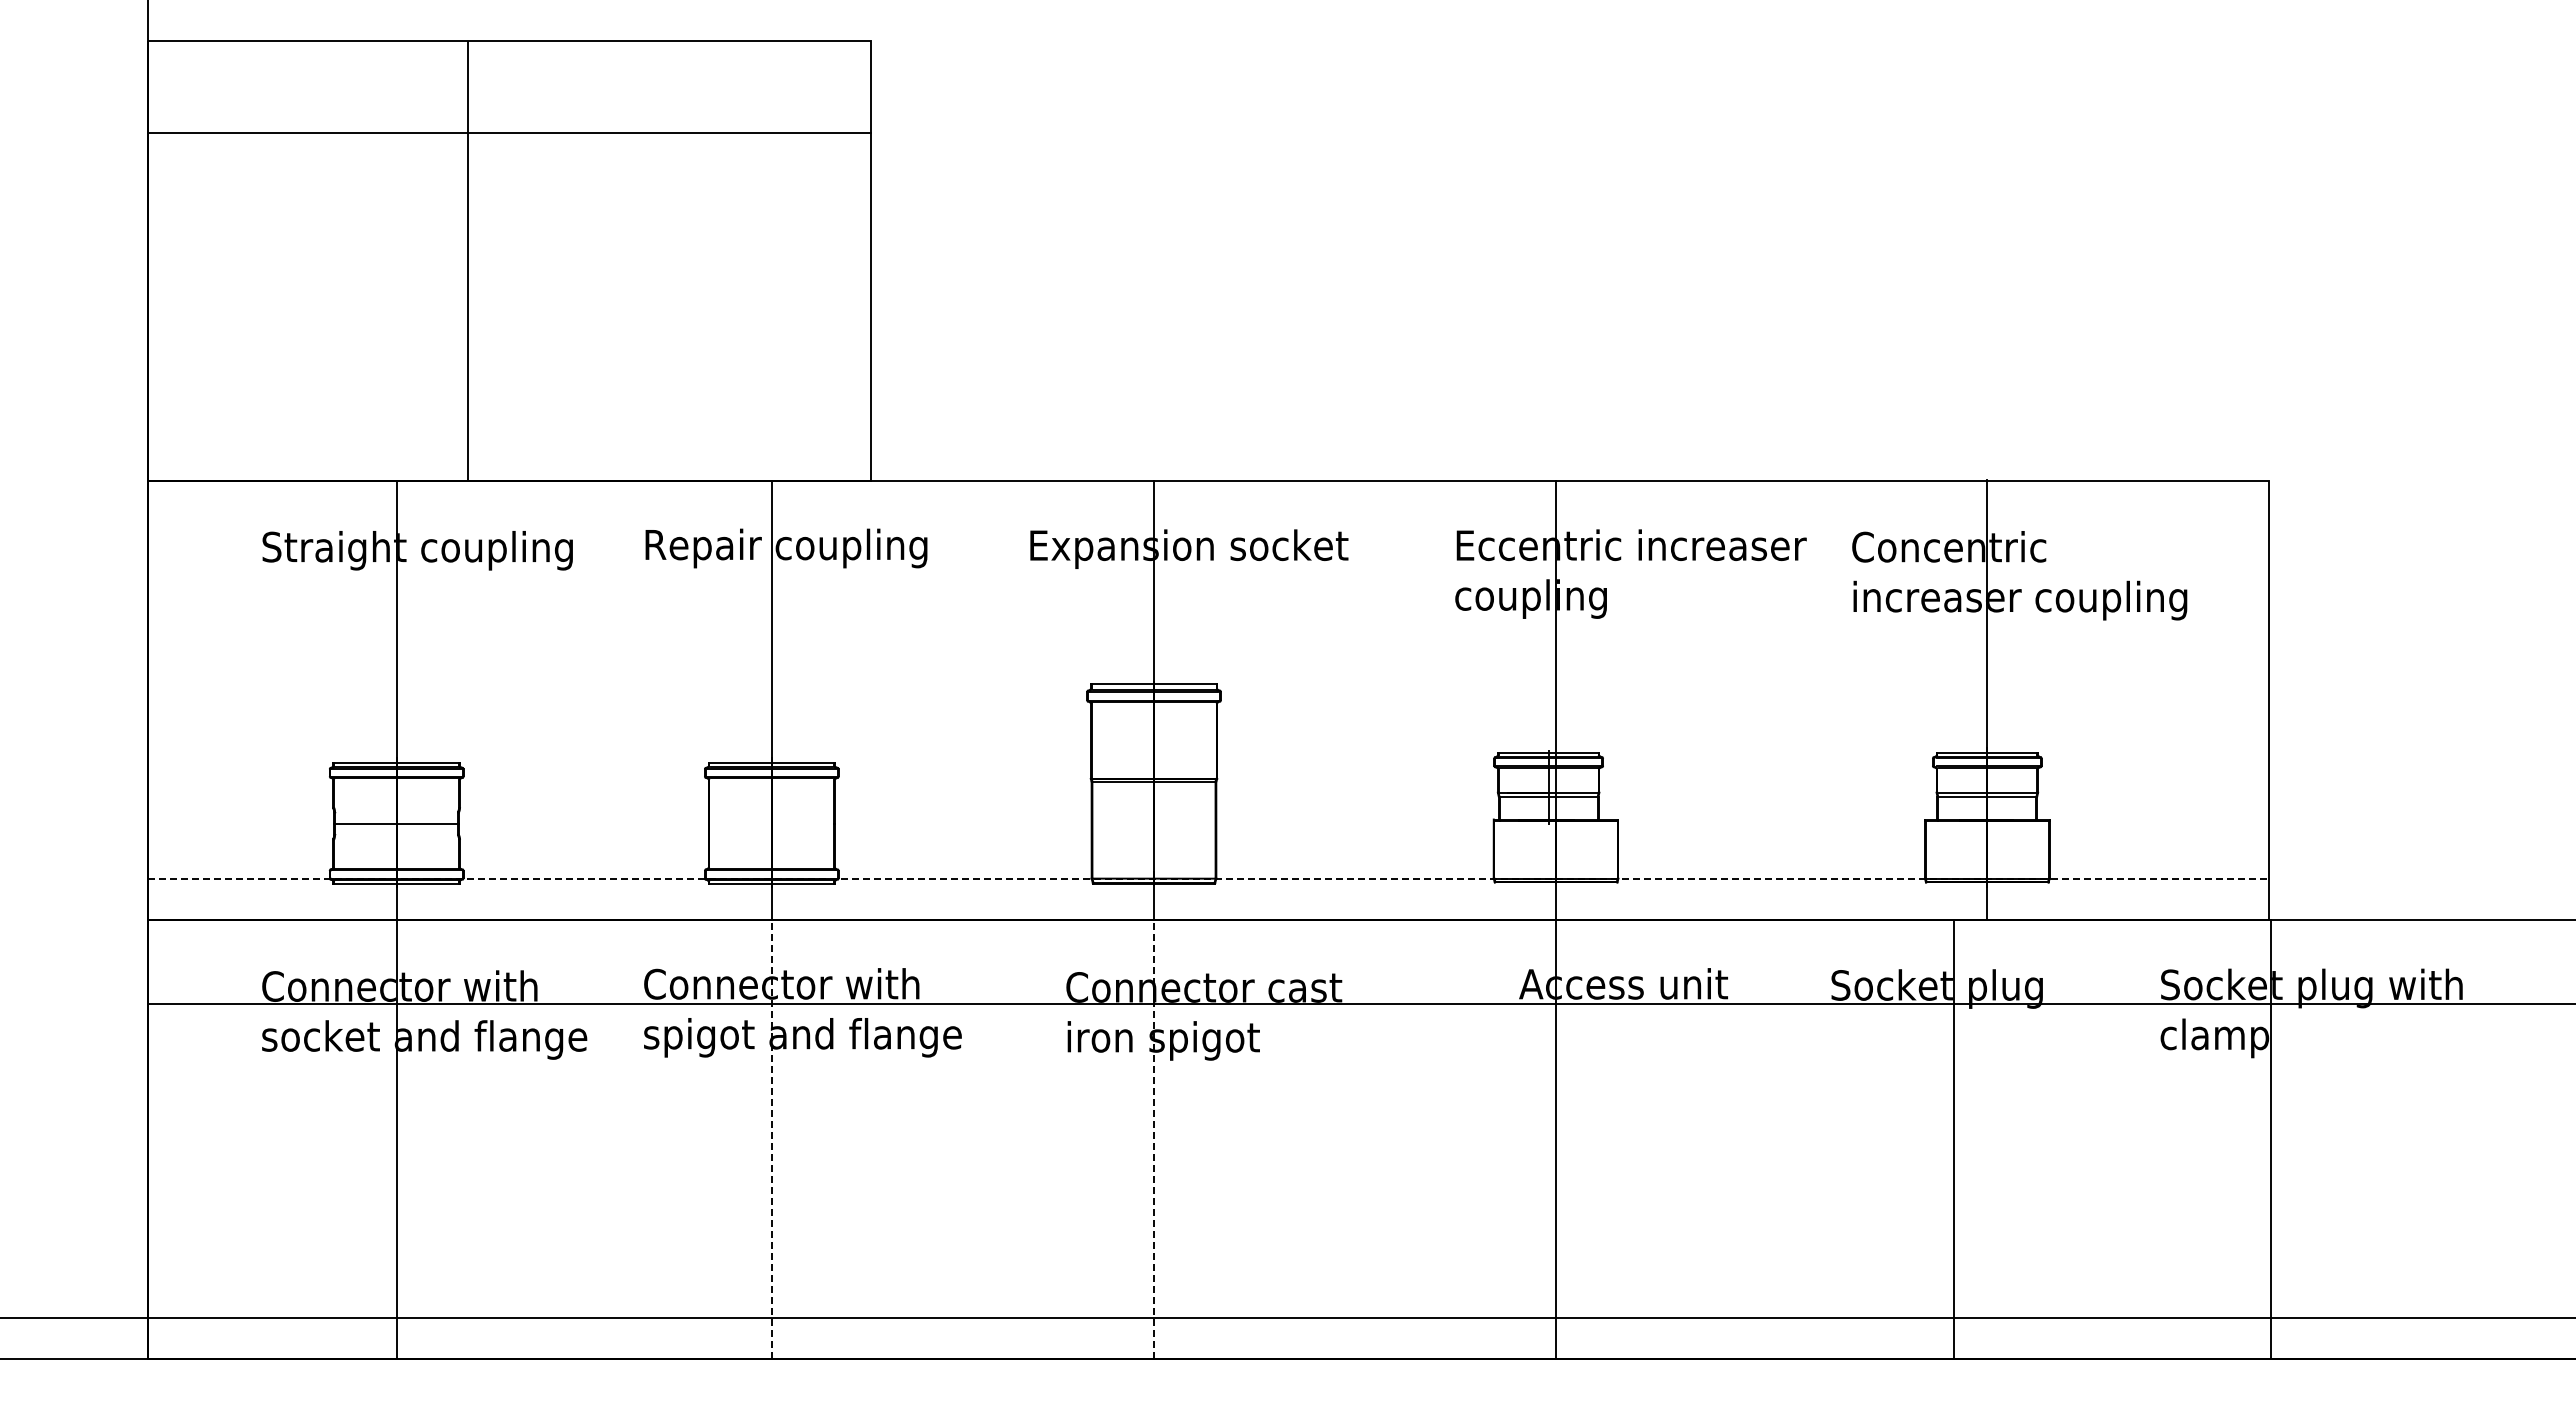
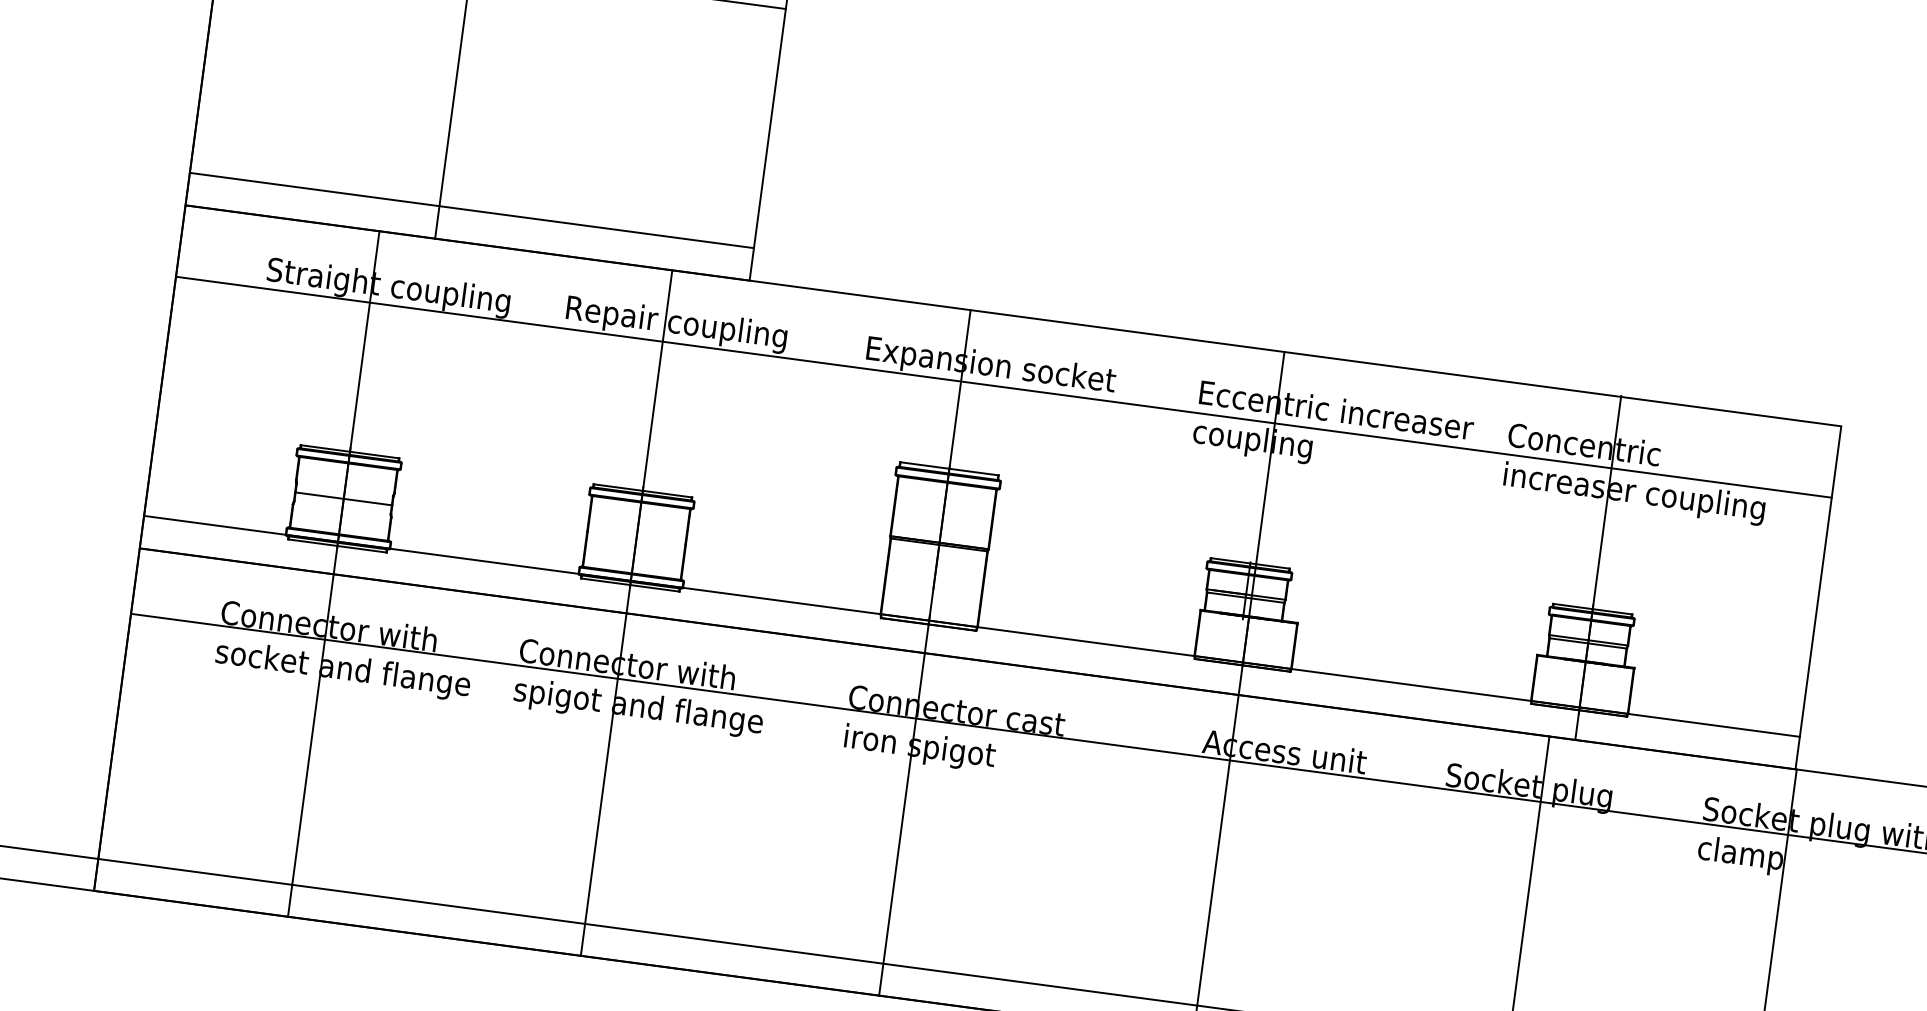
line: (509, 439) -> (471, 210), added
line: (1208, 572) -> (1003, 387), added
line: (1208, 878) -> (971, 626), dashed -> solid
line: (771, 1139) -> (603, 784), dashed -> solid
line: (1154, 1139) -> (902, 824), dashed -> solid

